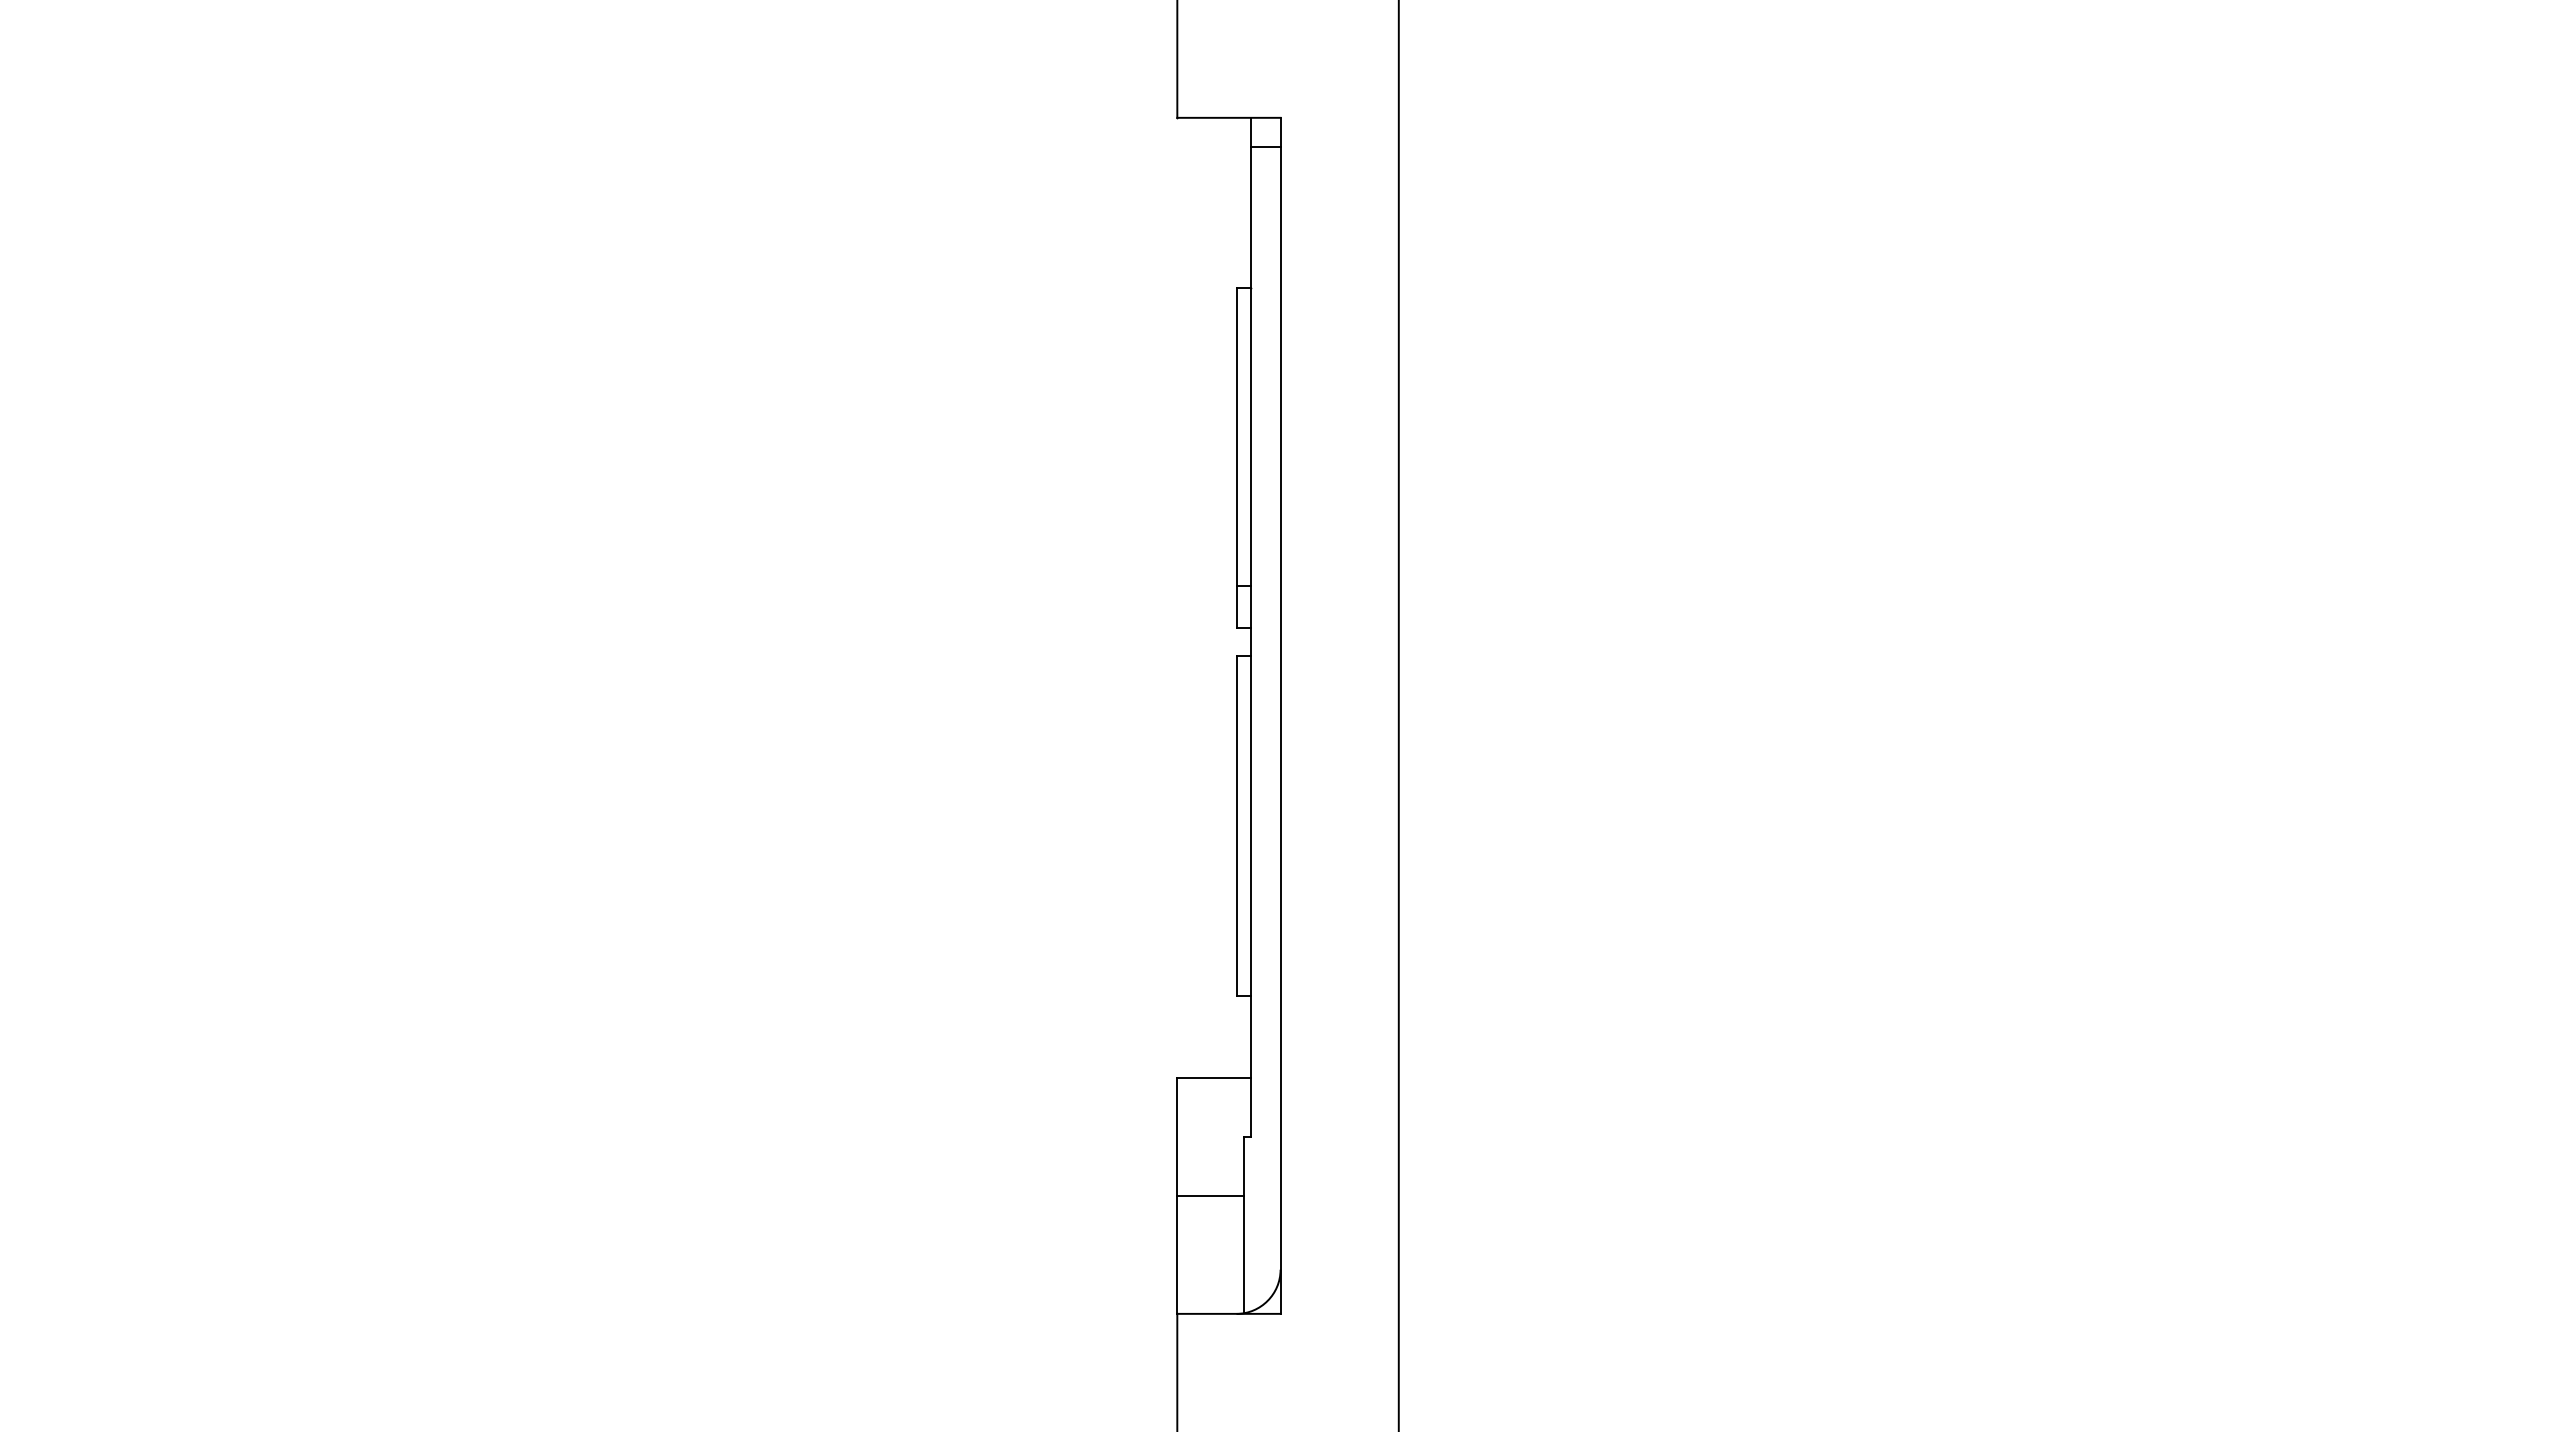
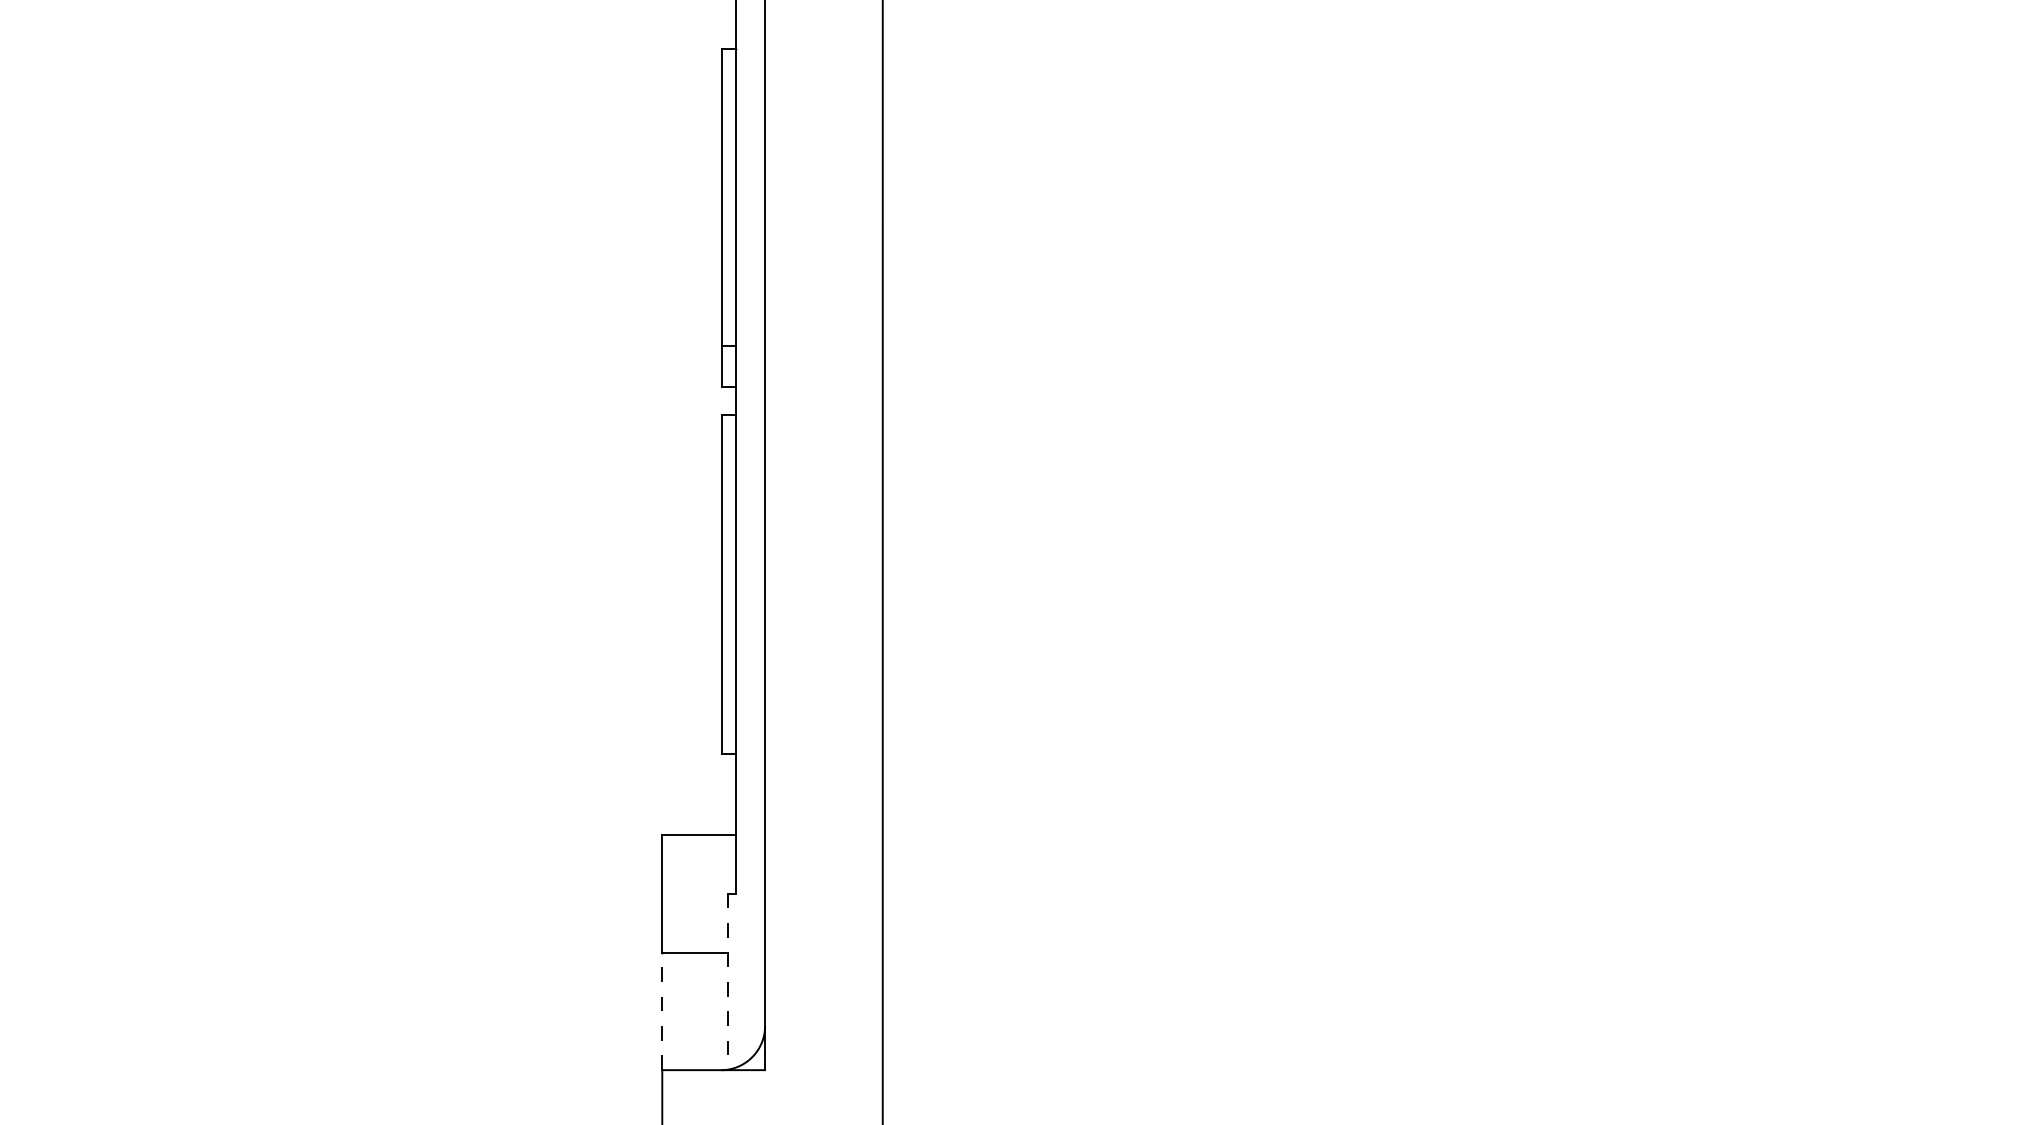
line: (1243, 1225) -> (728, 982), solid -> dashed
line: (1177, 1254) -> (662, 1011), solid -> dashed

